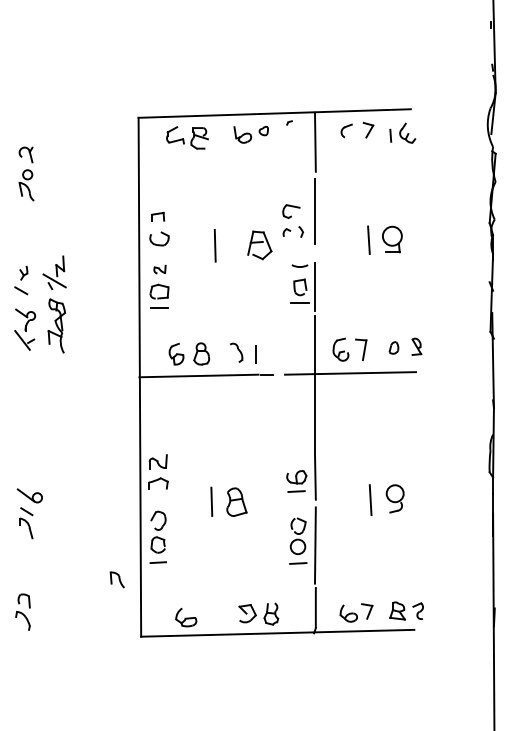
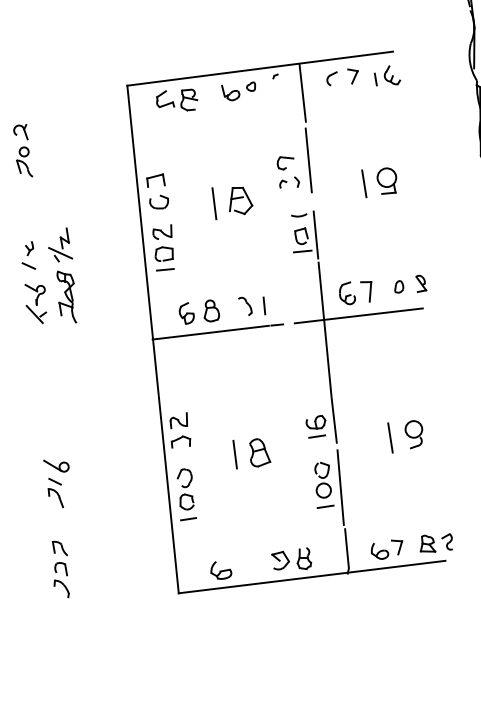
part: (157, 216) -> (155, 180), size x1.43
part: (259, 245) -> (240, 200), moved
part: (159, 269) -> (162, 232), size x1.67
part: (116, 579) -> (59, 548), moved

